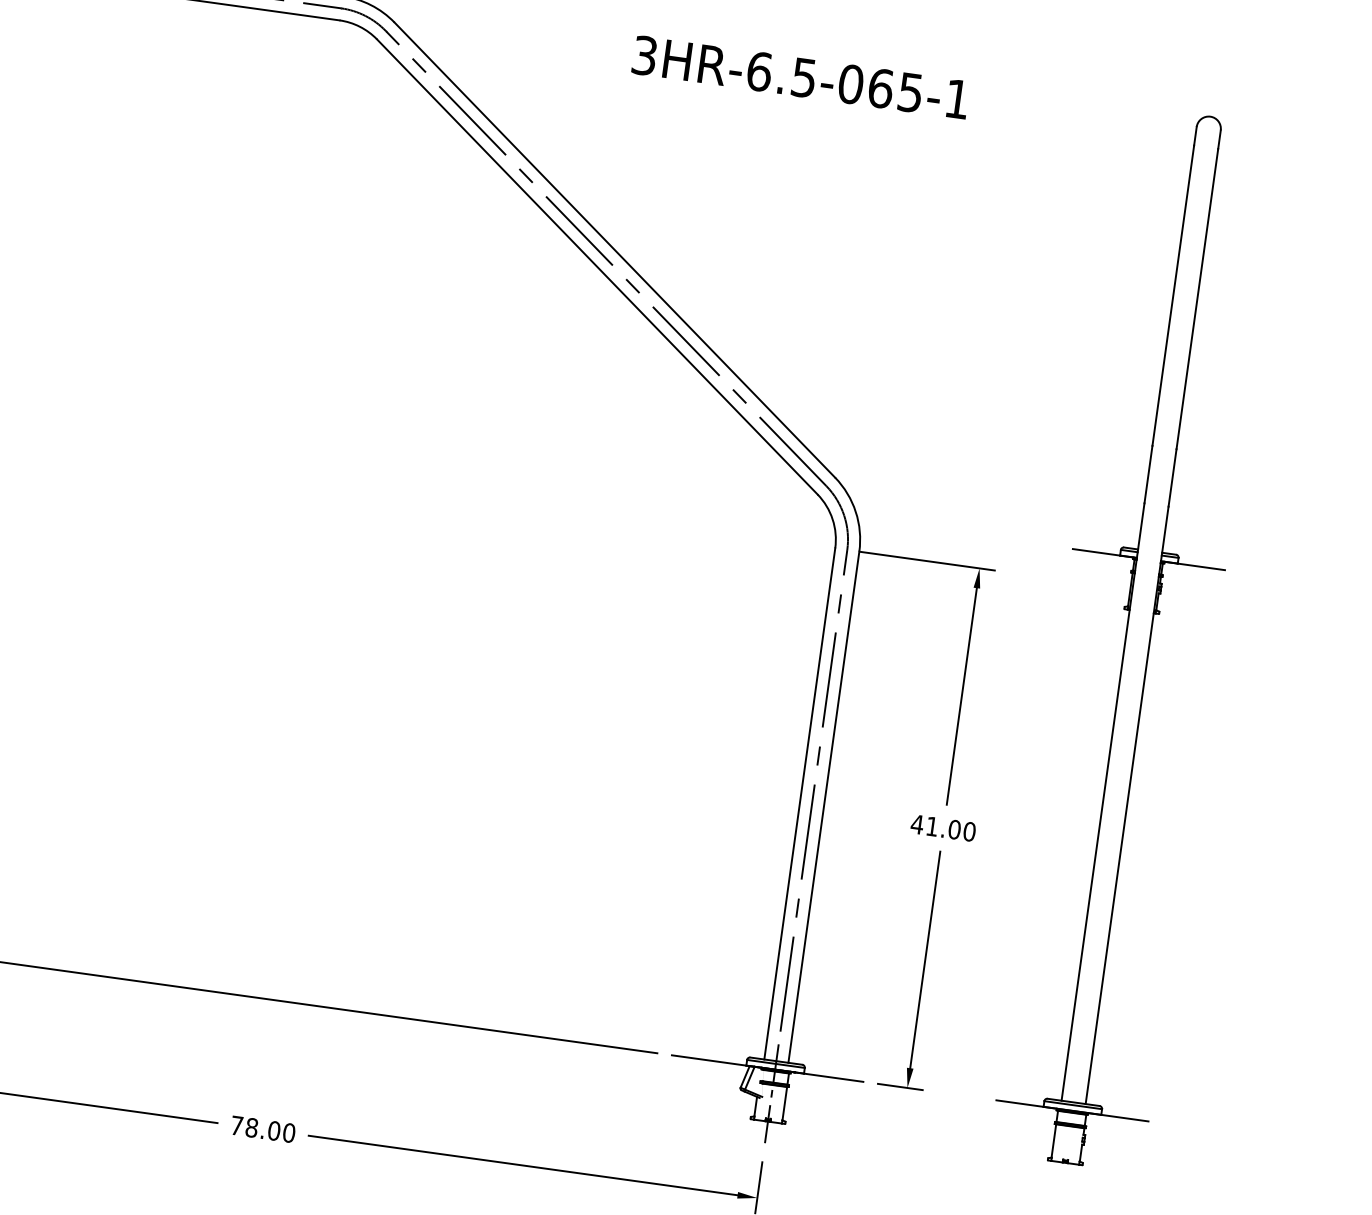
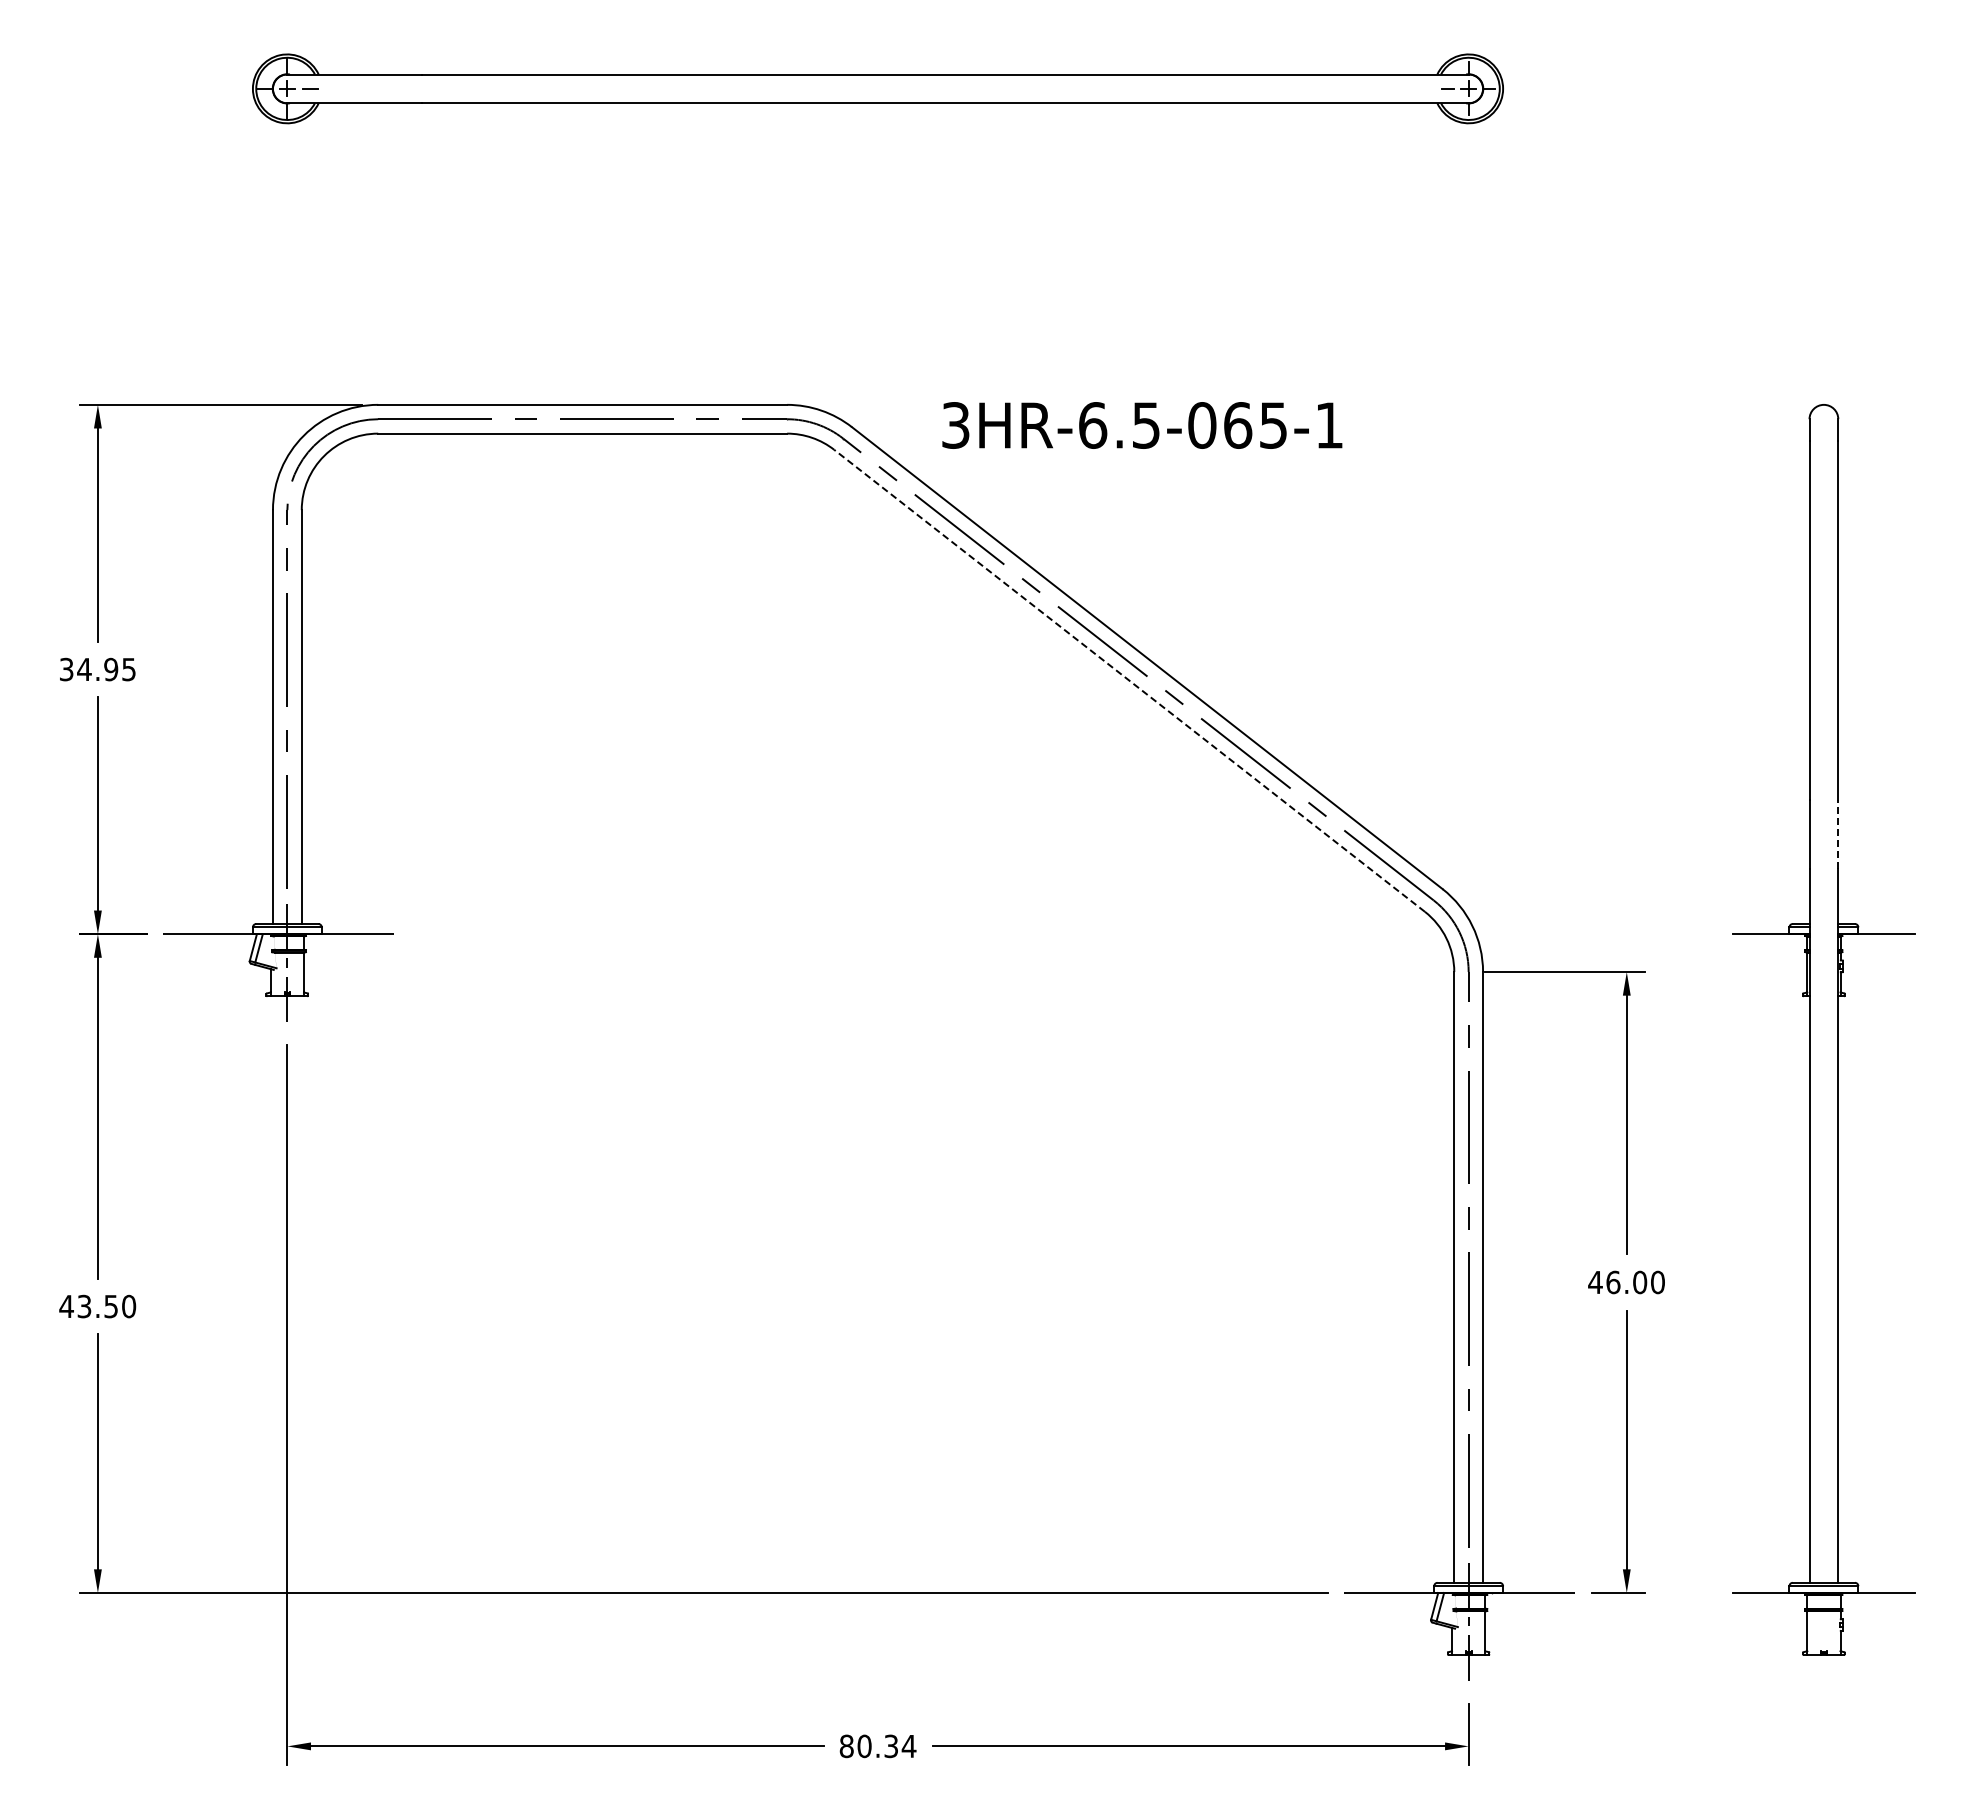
text: (800, 77) -> (1142, 425), moved
line: (597, 266) -> (1129, 680), solid -> dashed
line: (1172, 477) -> (1838, 834), solid -> dashed
text: (932, 826) -> (1613, 1282), 41.00 -> 46.00
text: (262, 1129) -> (877, 1746), 78.00 -> 80.34

